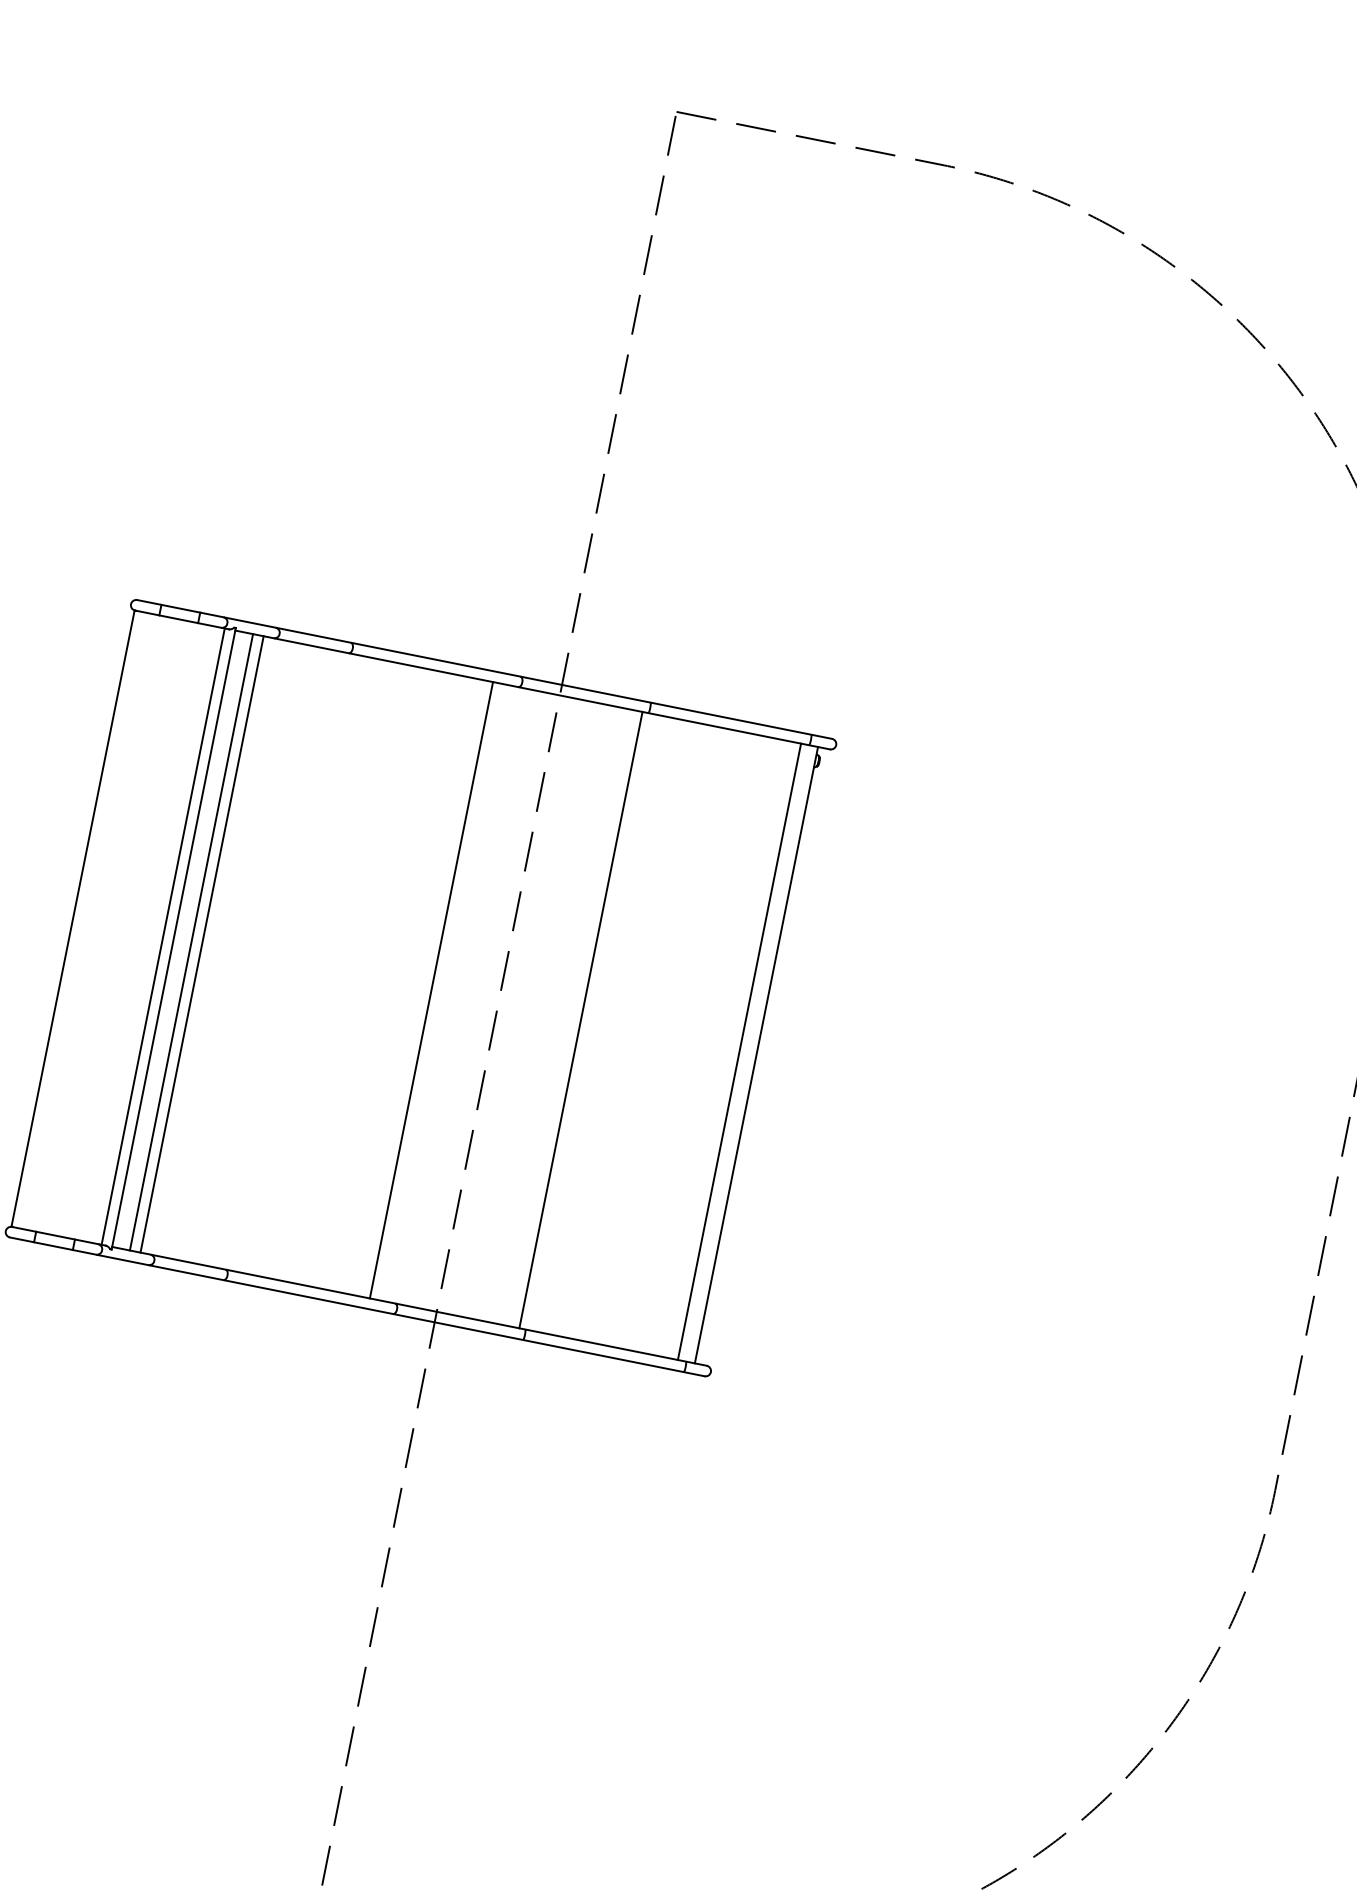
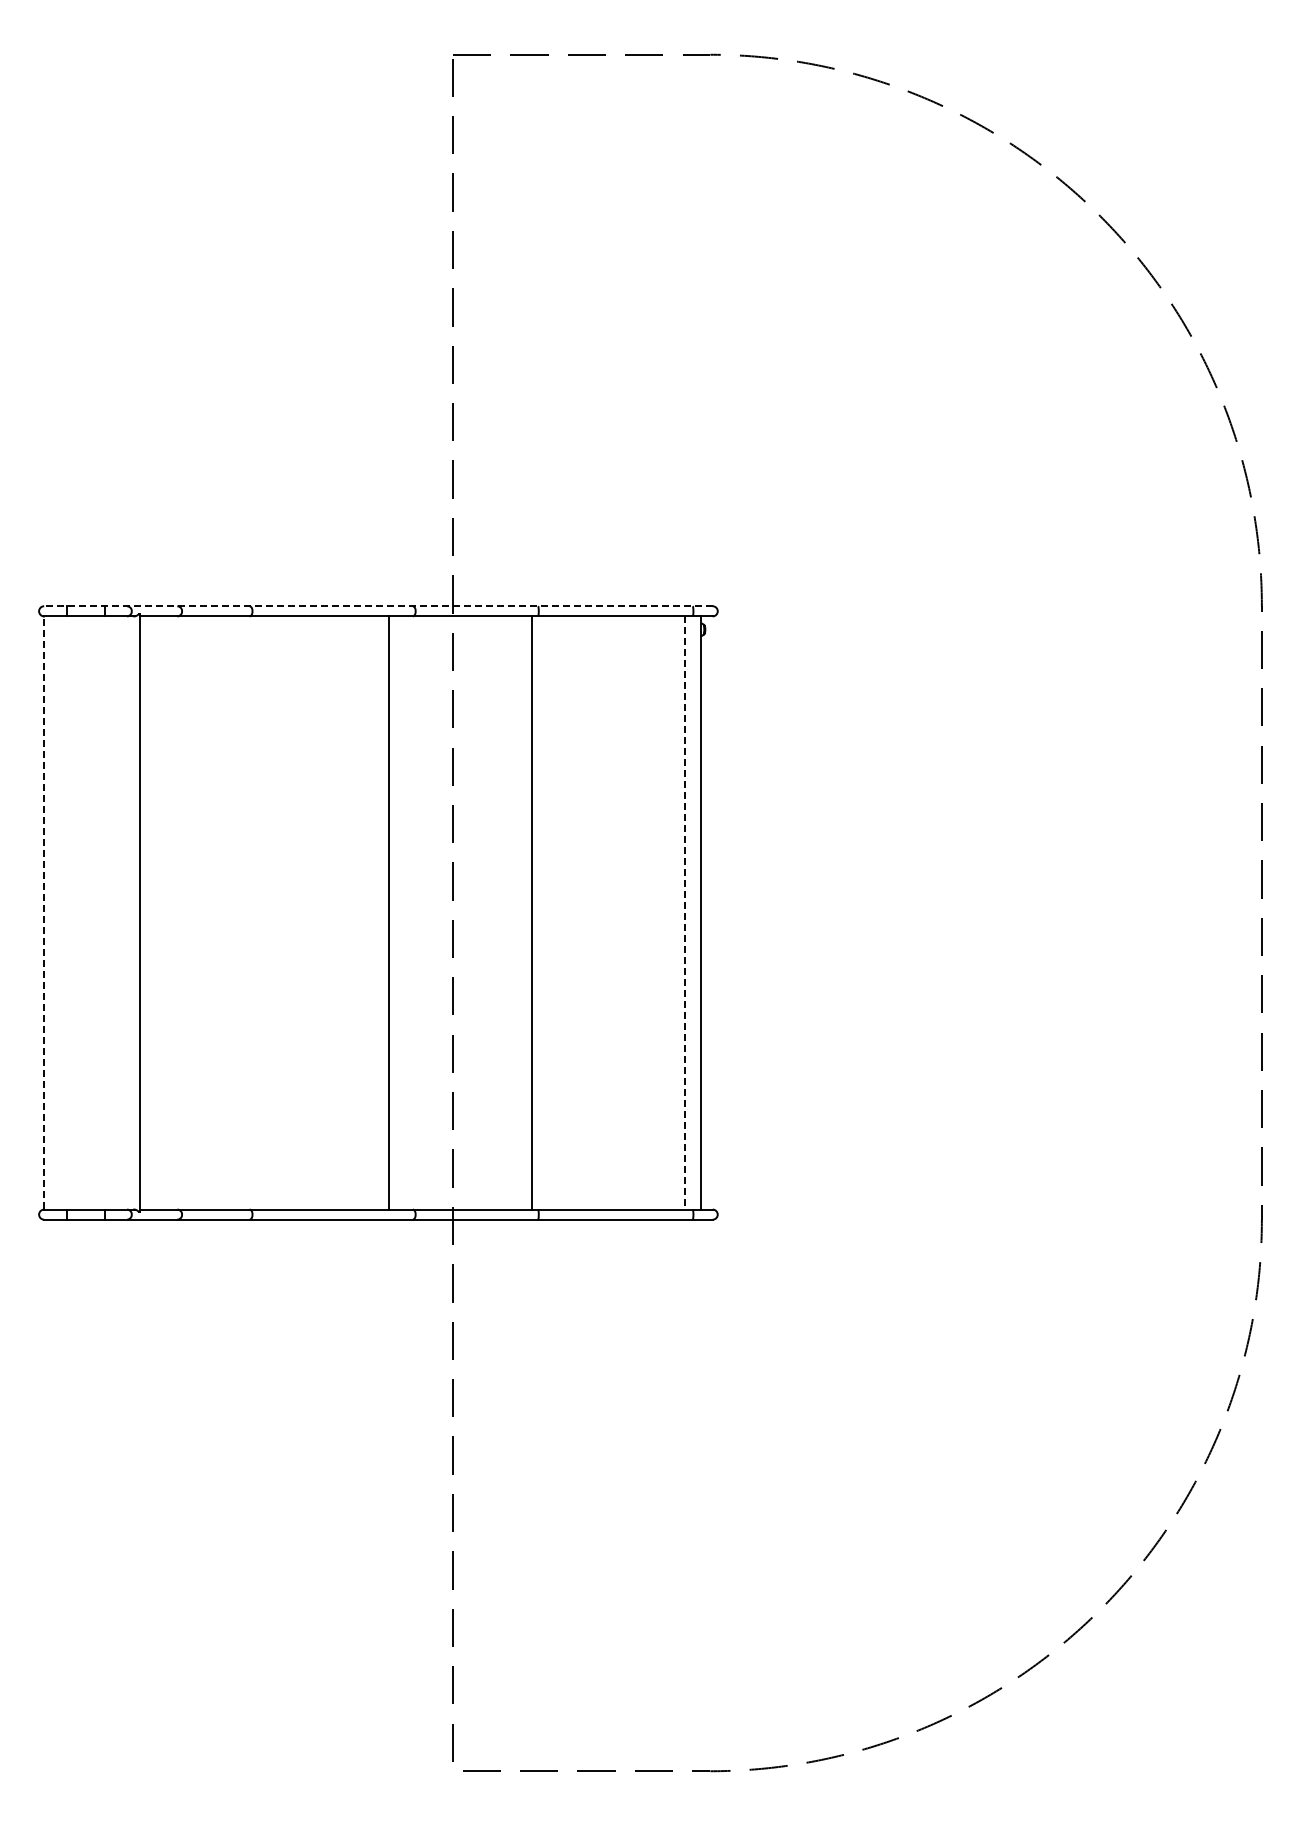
line: (483, 669) -> (377, 606), solid -> dashed
line: (73, 918) -> (43, 912), solid -> dashed
line: (163, 936) -> (130, 912), removed
line: (191, 941) -> (157, 912), removed
line: (201, 943) -> (167, 912), removed
line: (739, 1051) -> (684, 912), solid -> dashed

